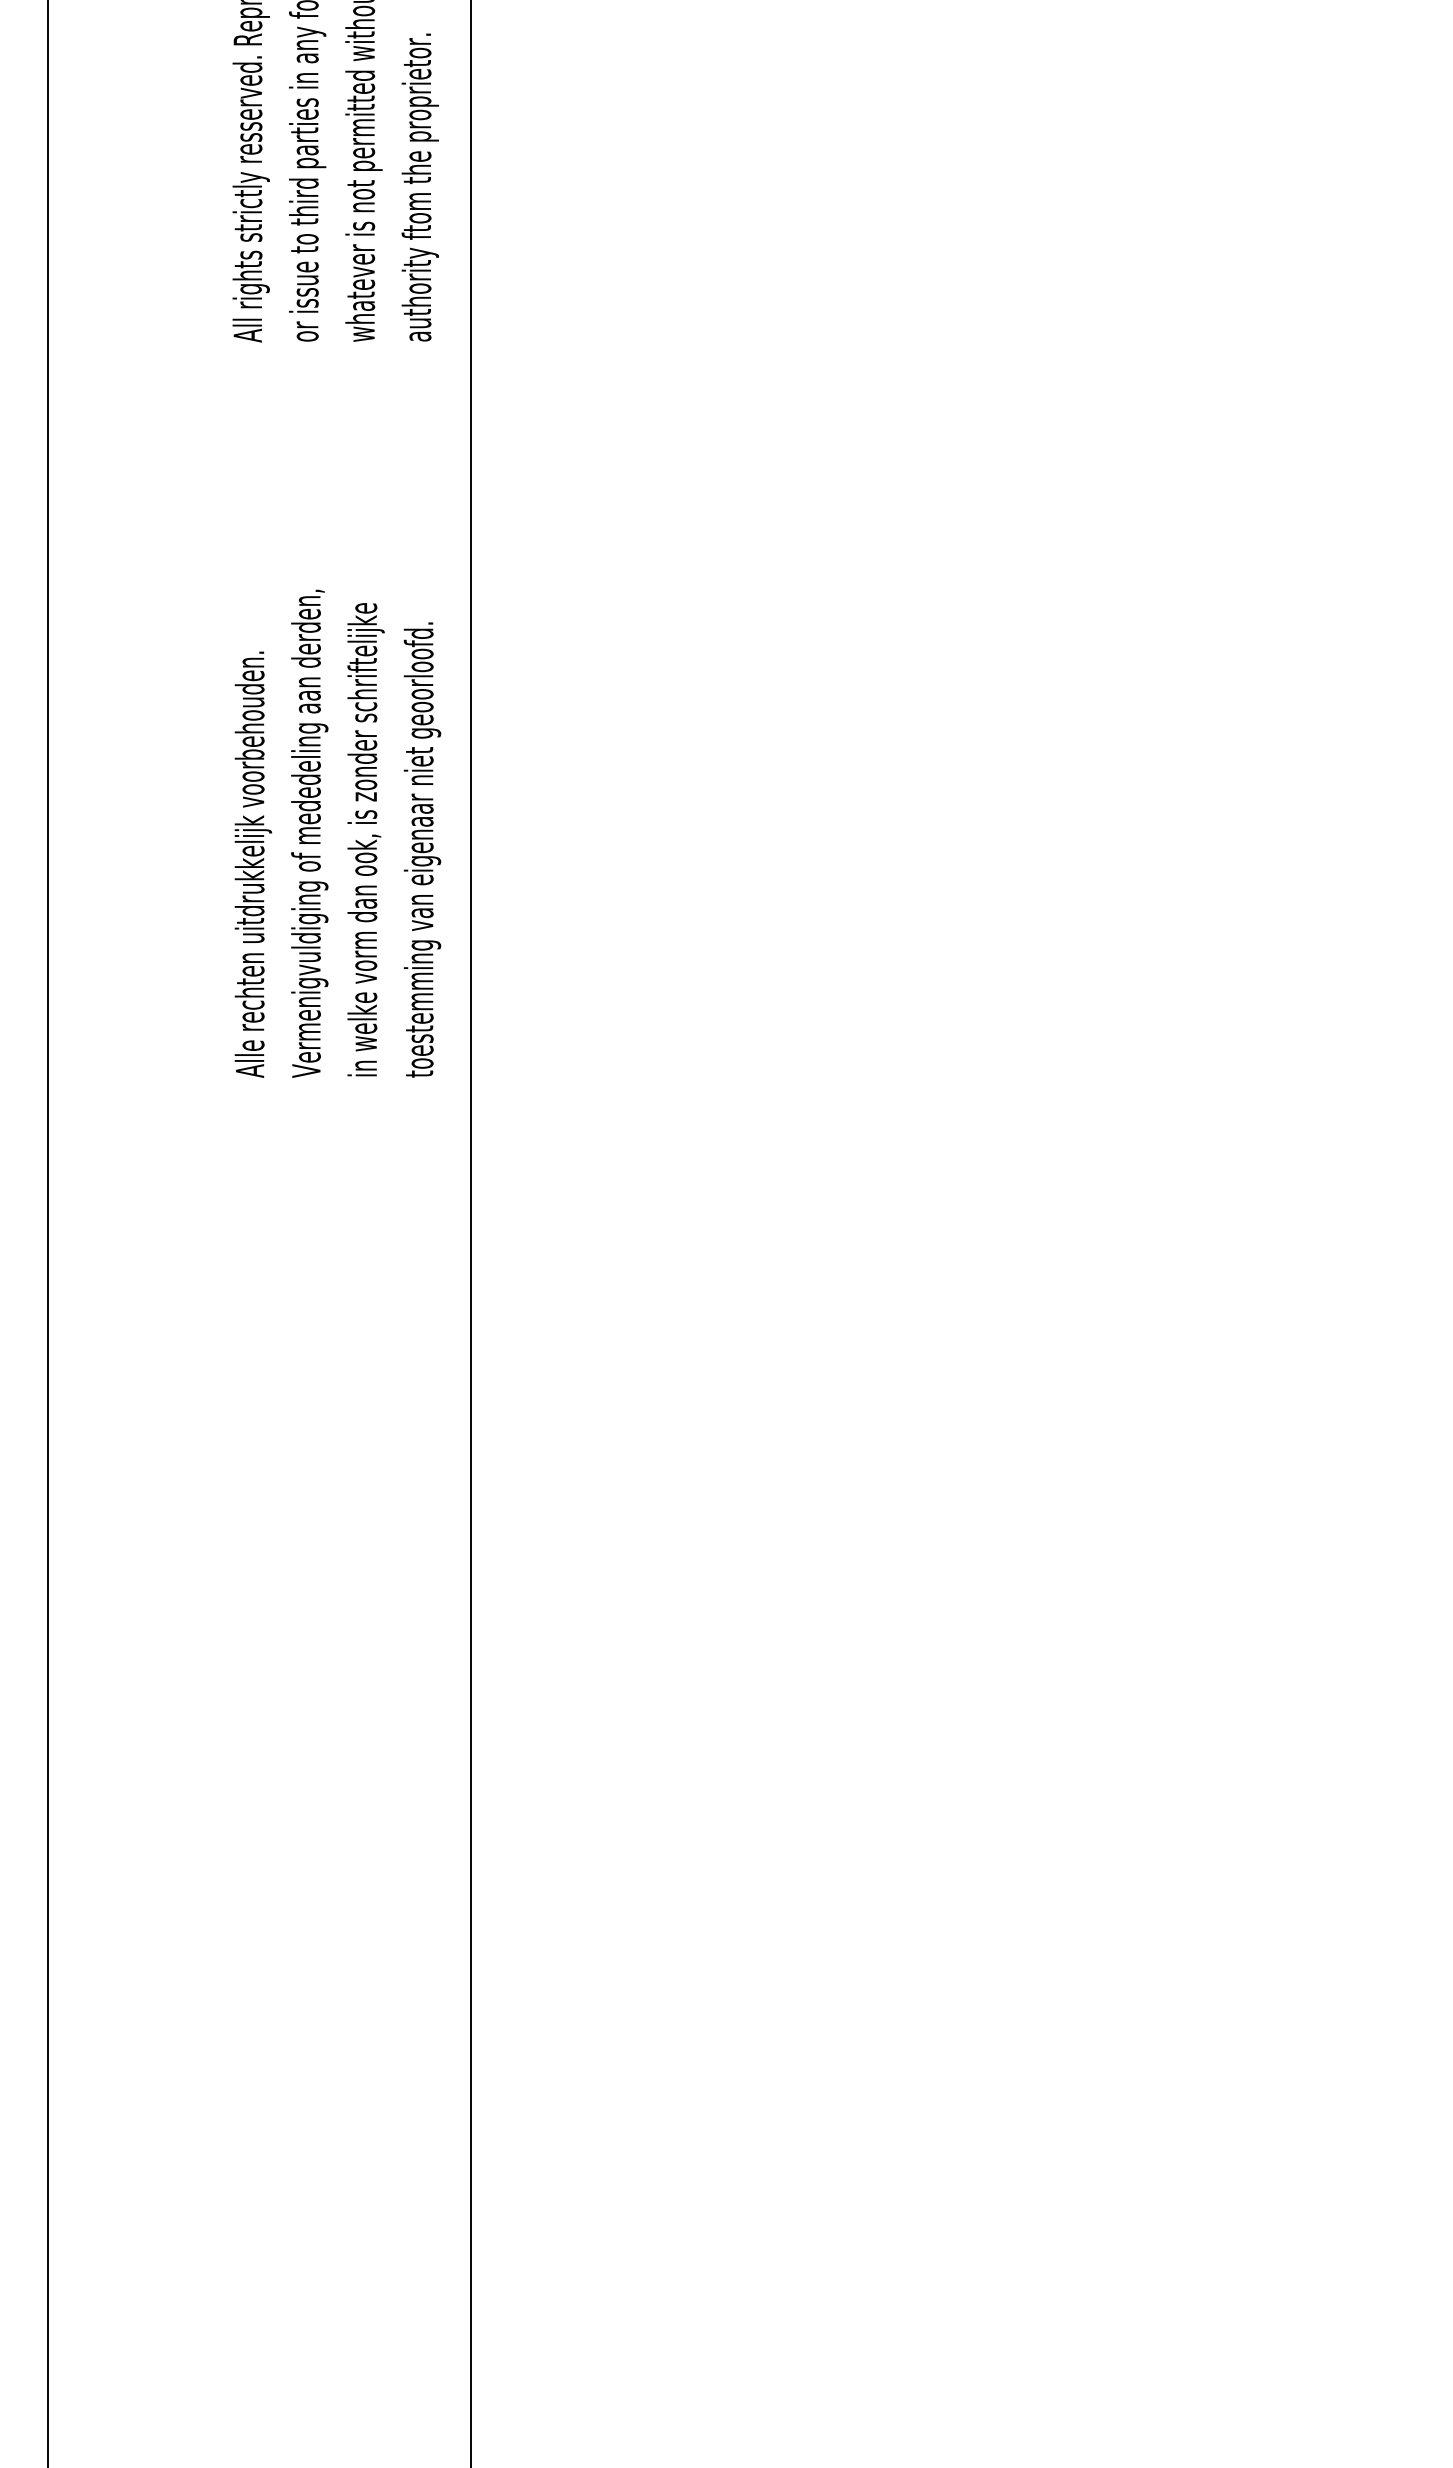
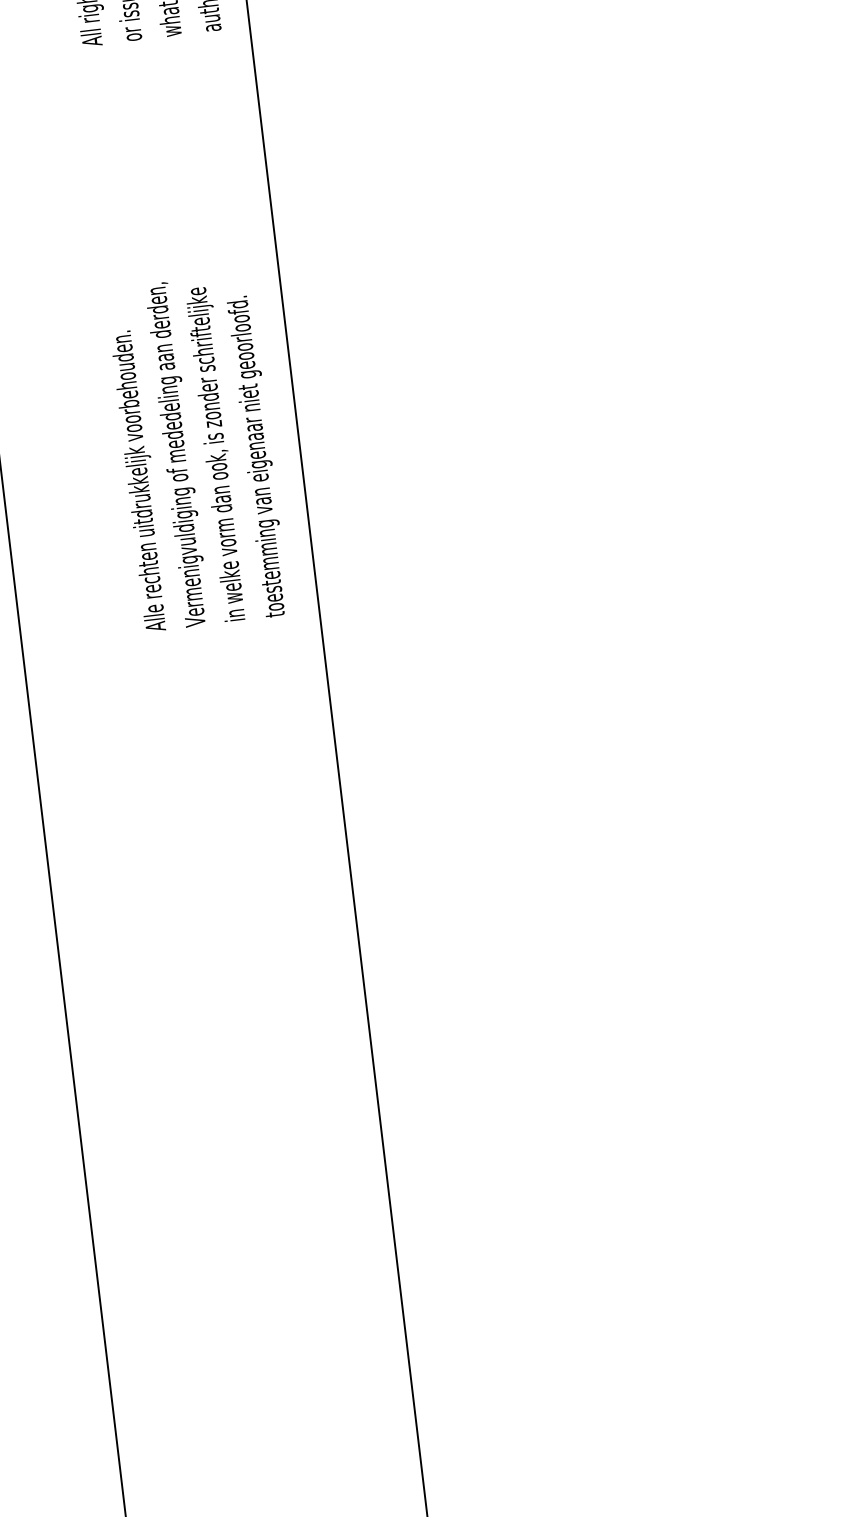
text: (337, 833) -> (197, 452), moved

